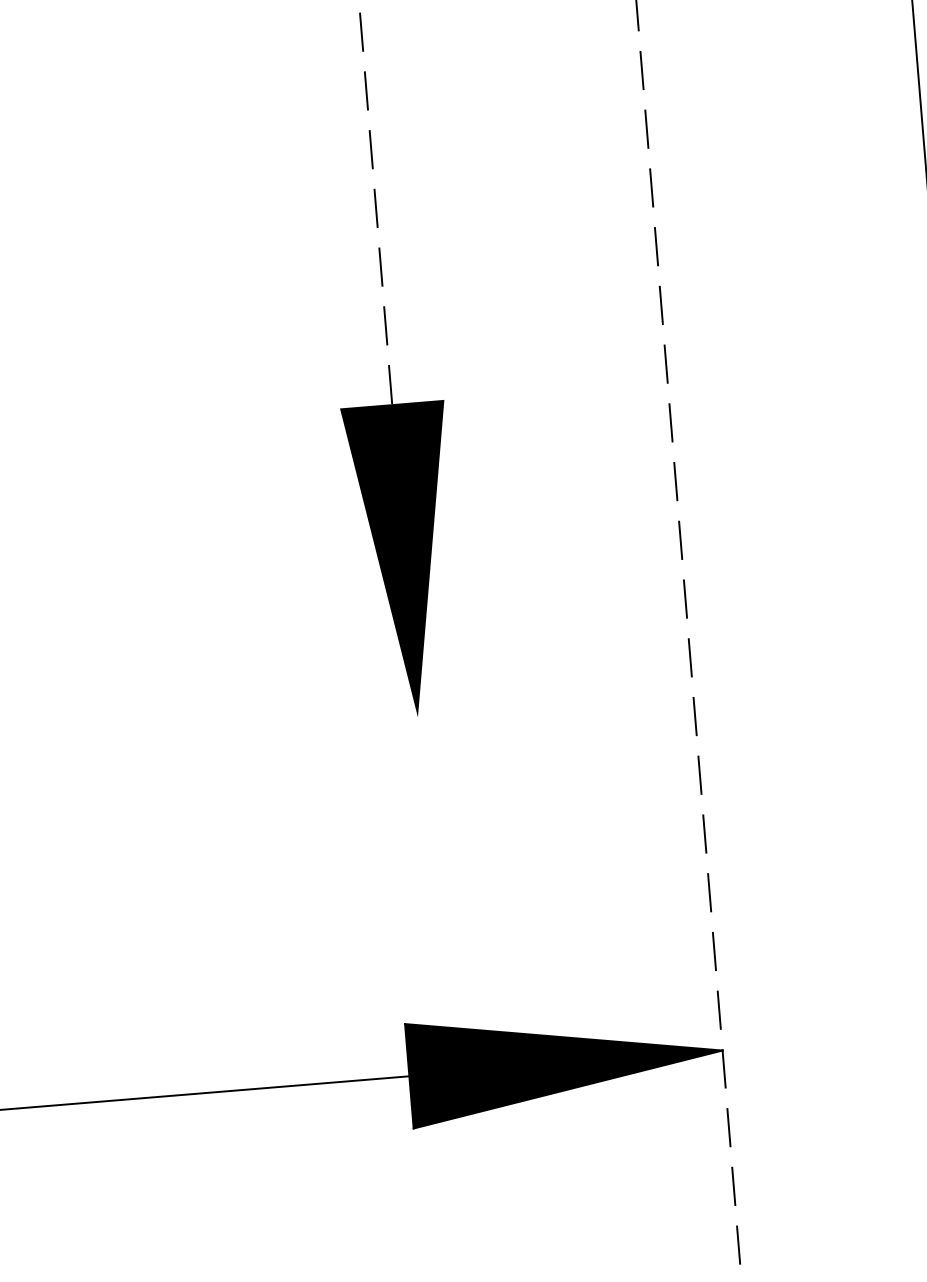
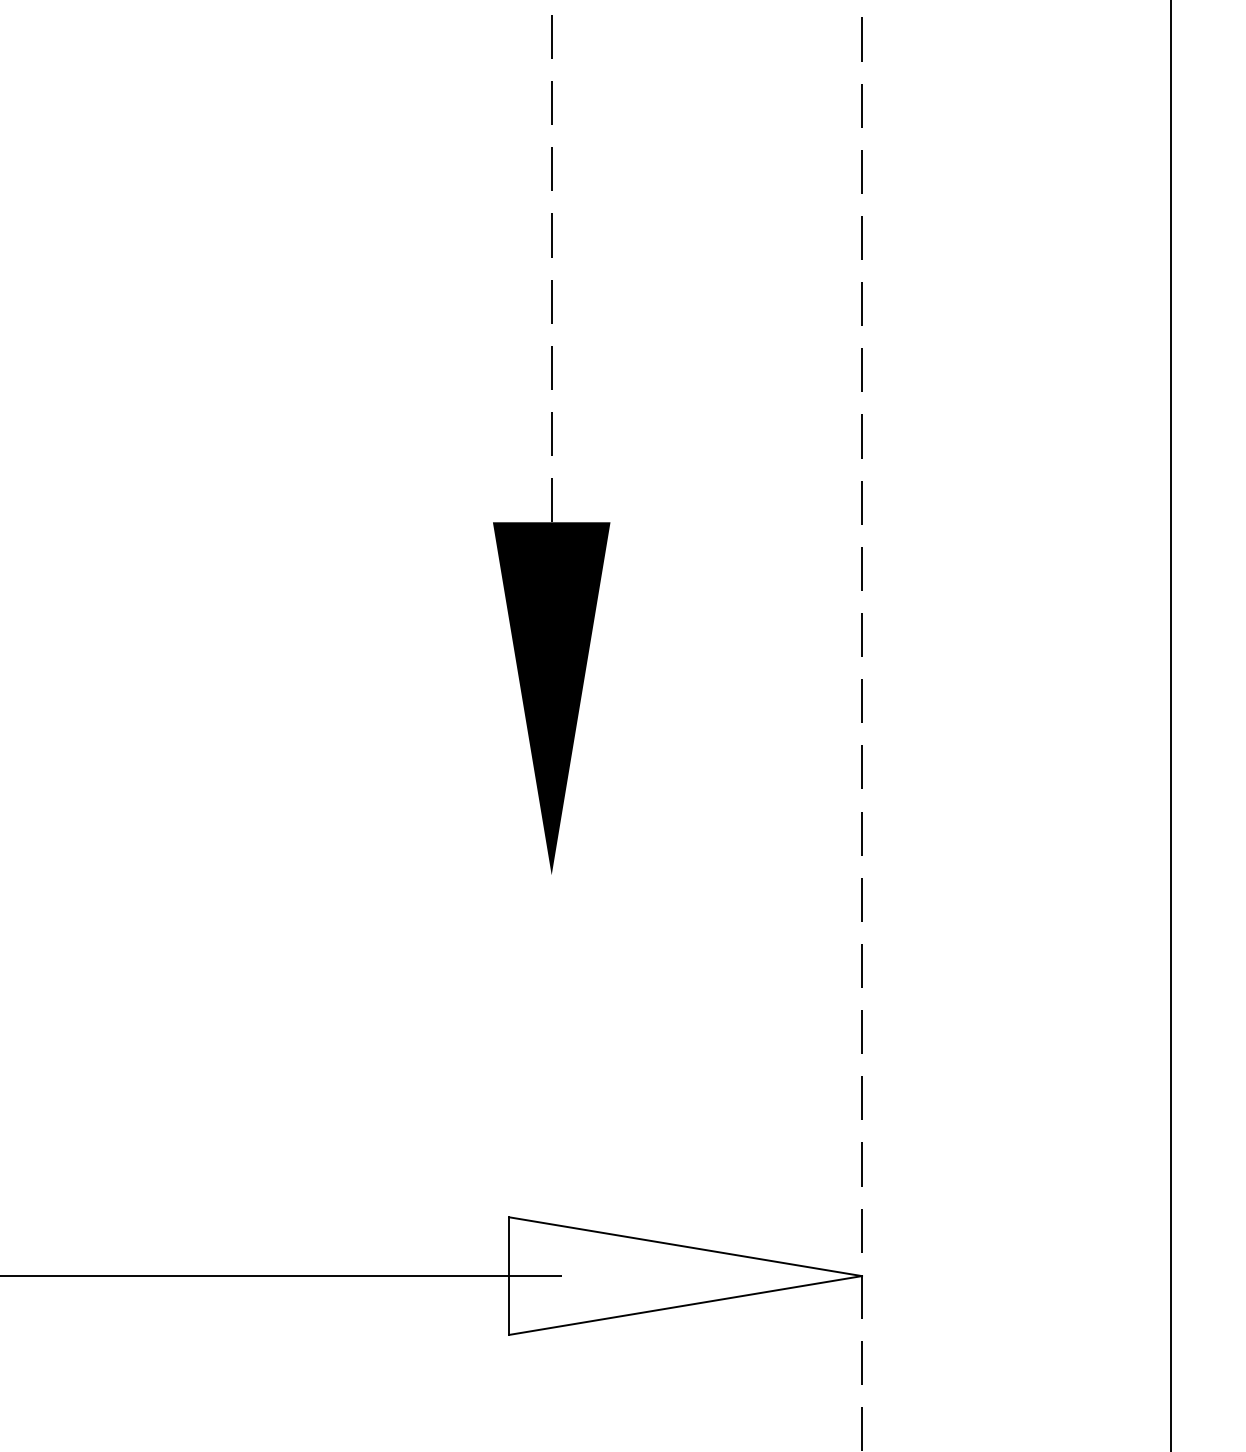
fill: (565, 1062) -> (685, 1275), removed

